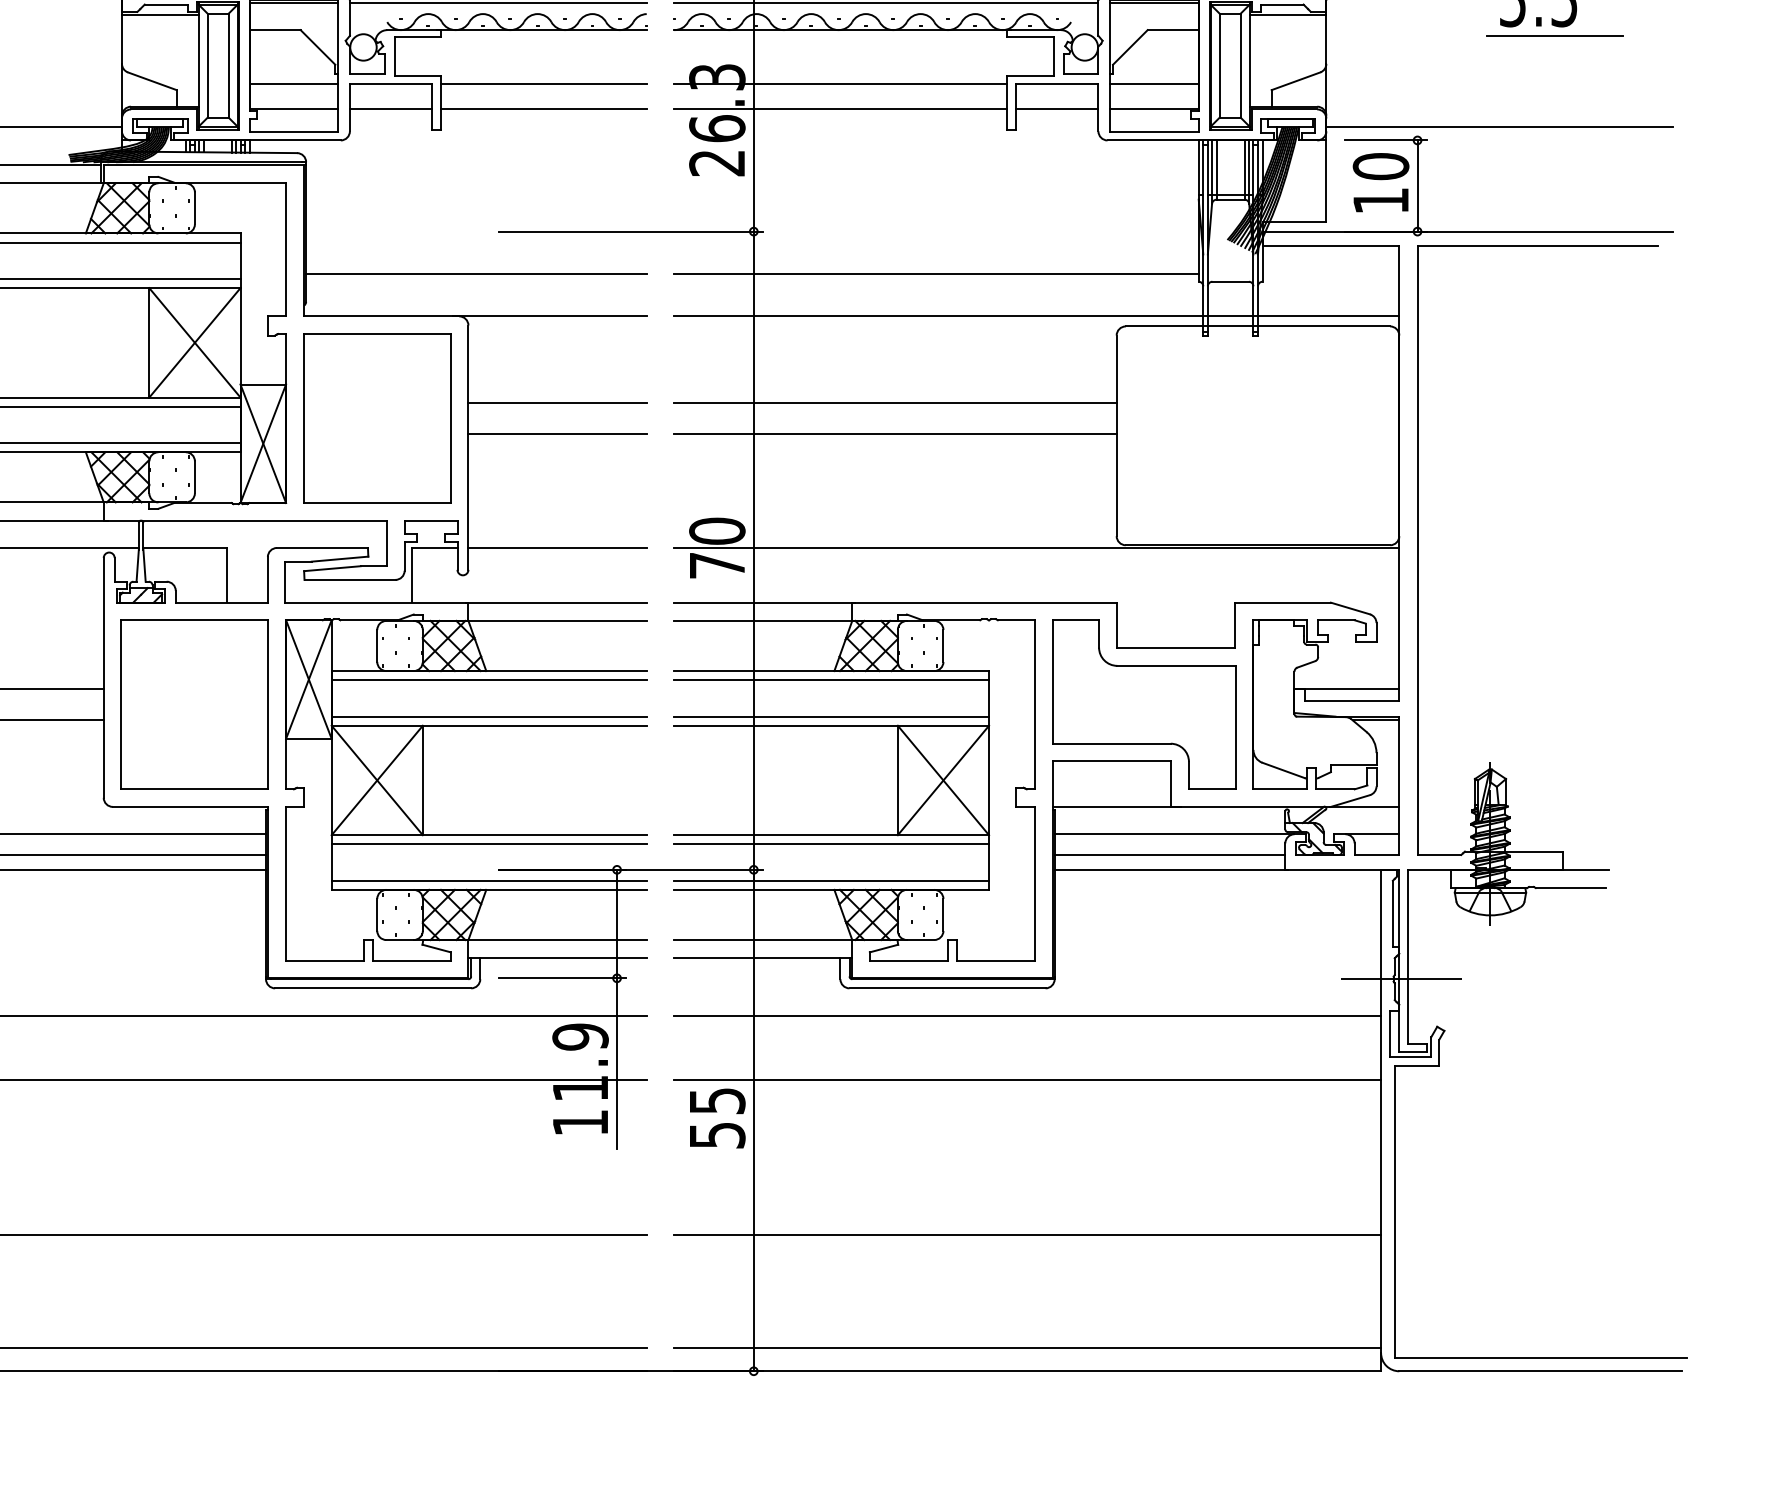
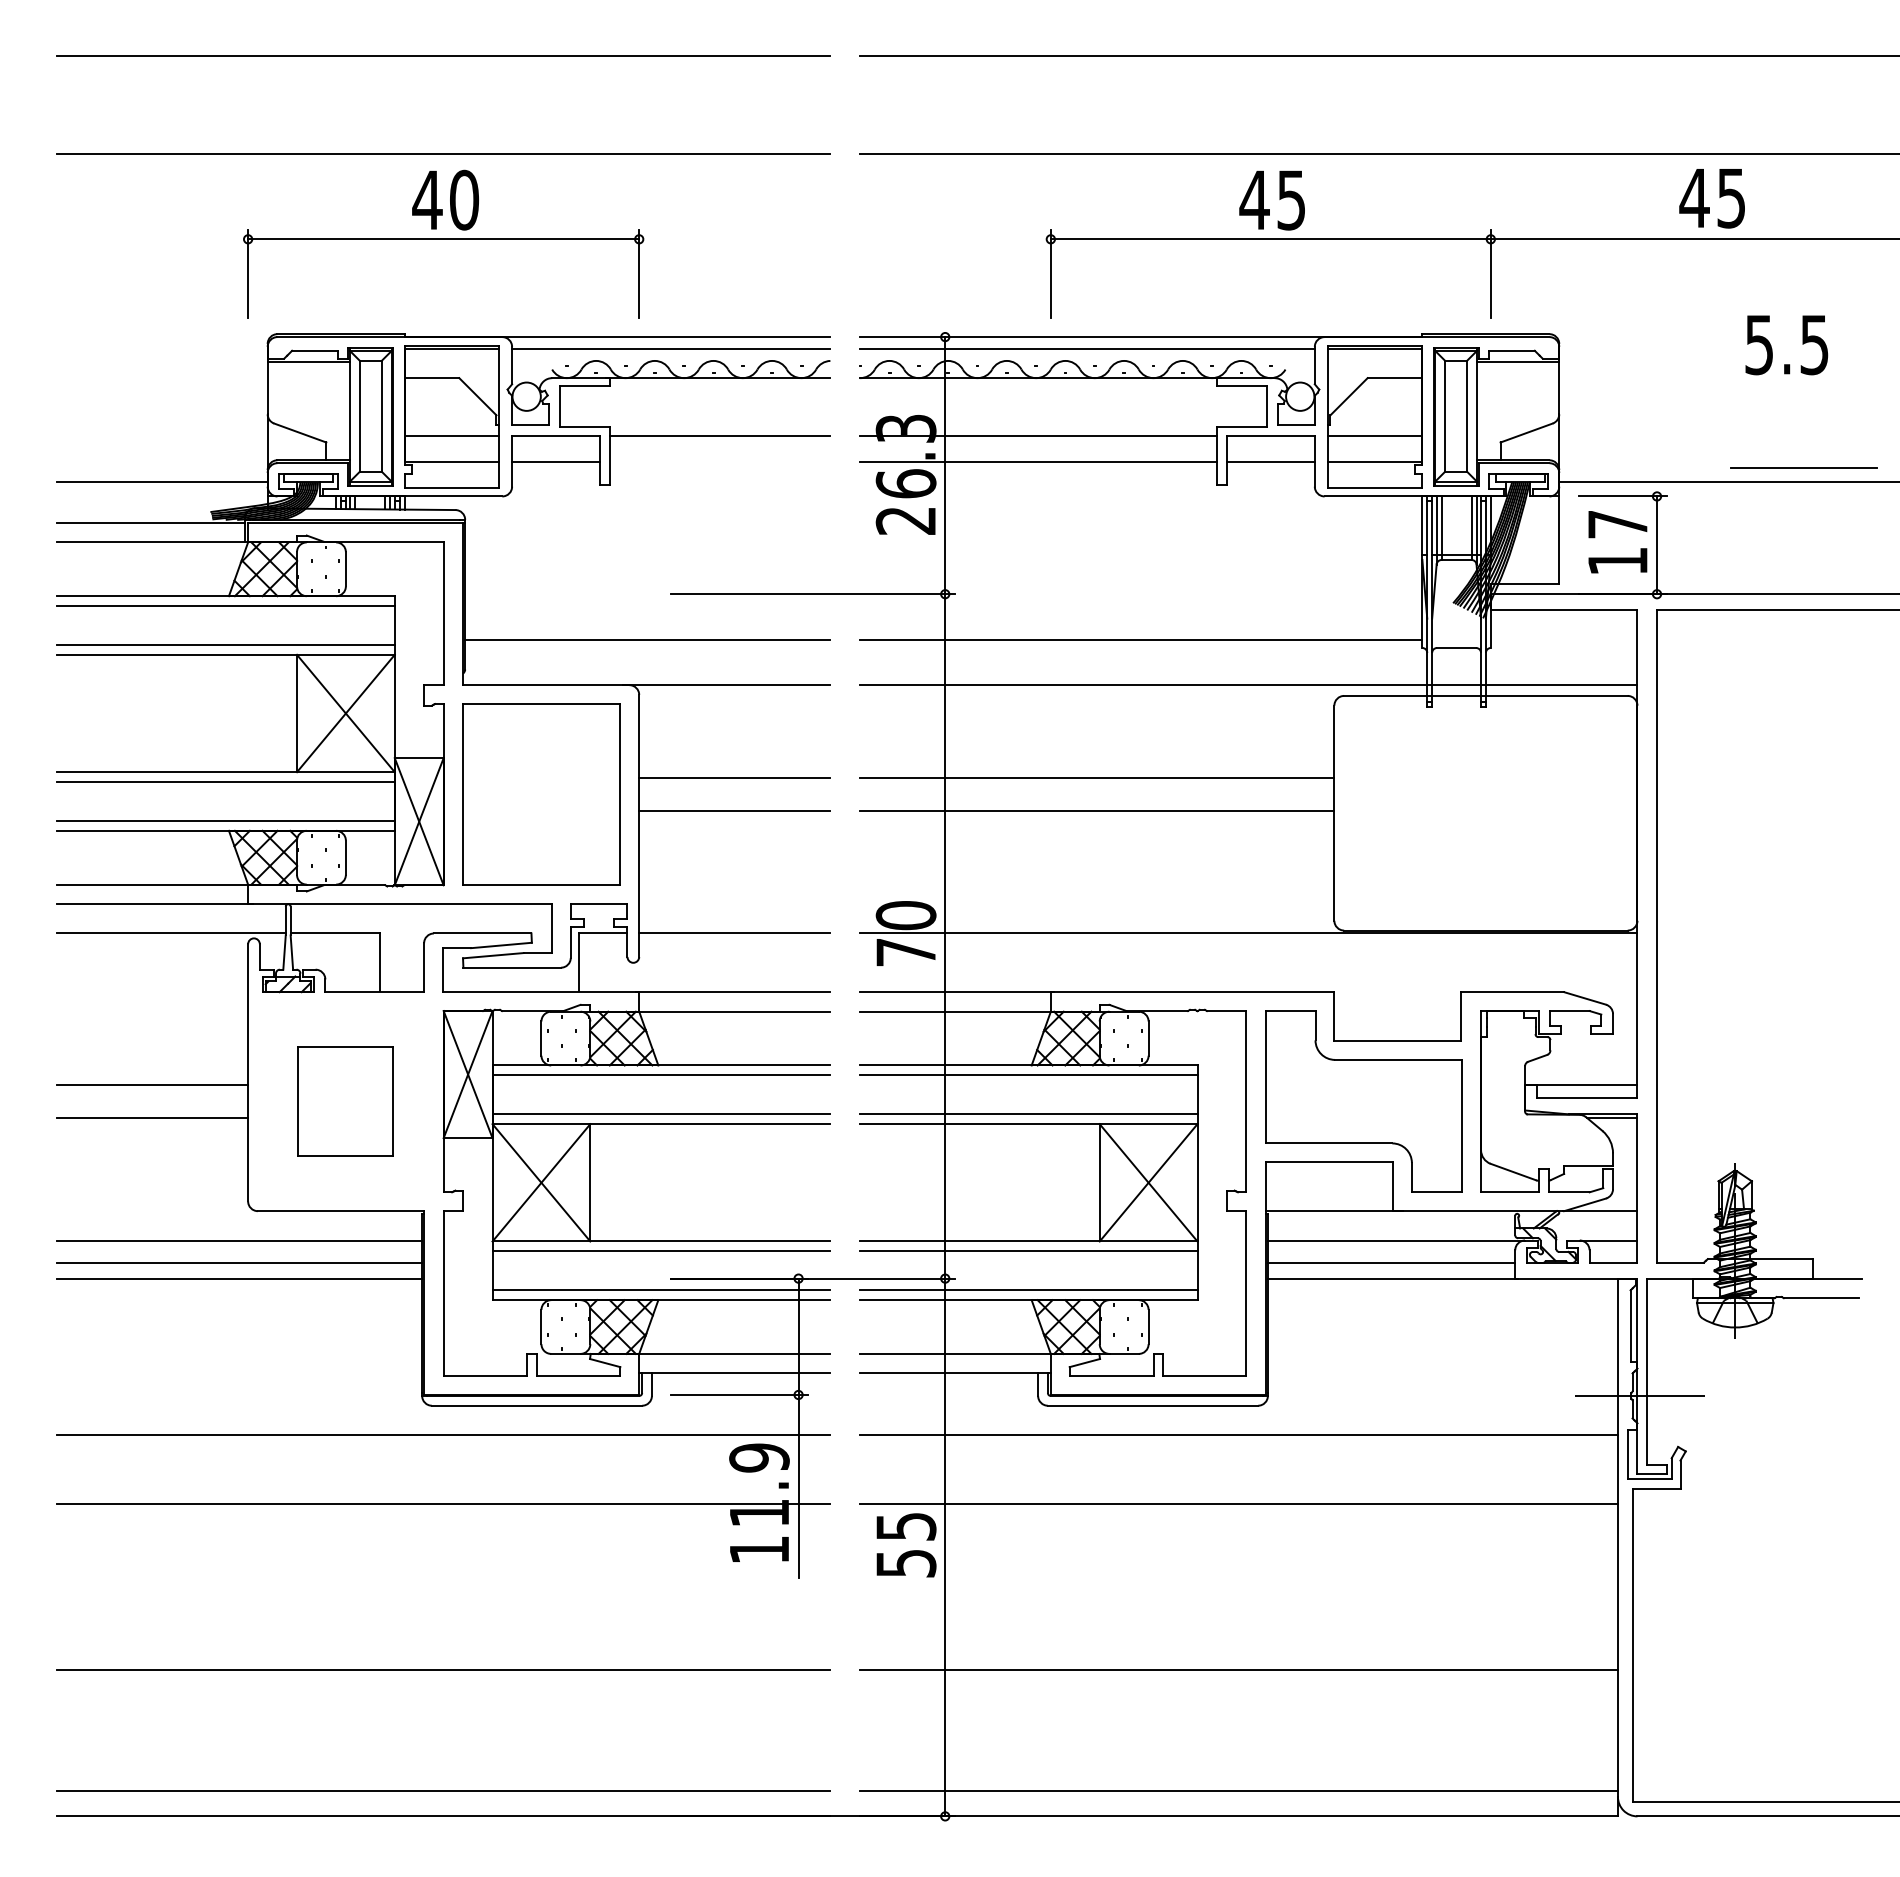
line: (1554, 35) -> (1803, 467), moved
line: (543, 108) -> (719, 462), removed
text: (1380, 166) -> (1617, 524), 10 -> 17
part: (194, 704) -> (345, 1101), size x0.6

